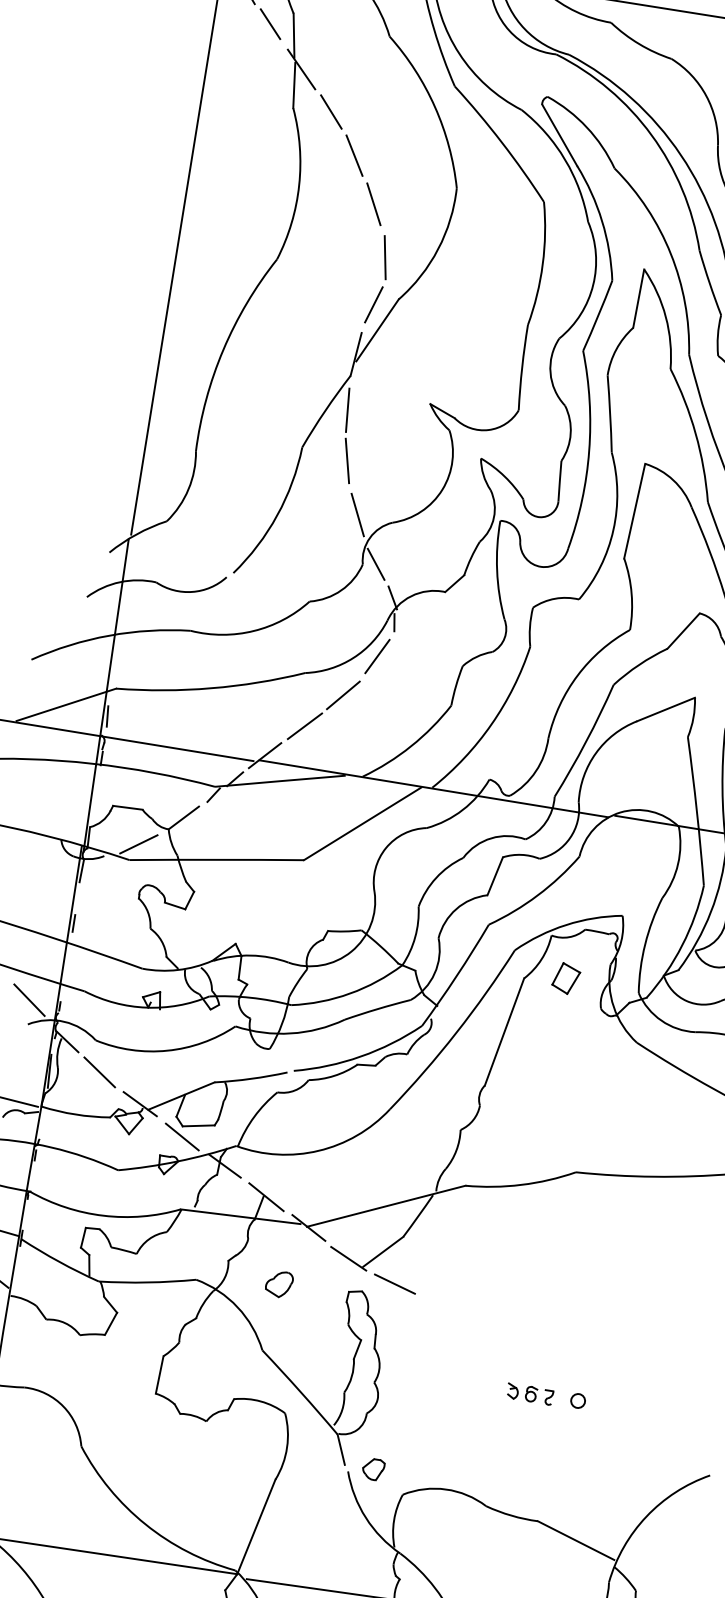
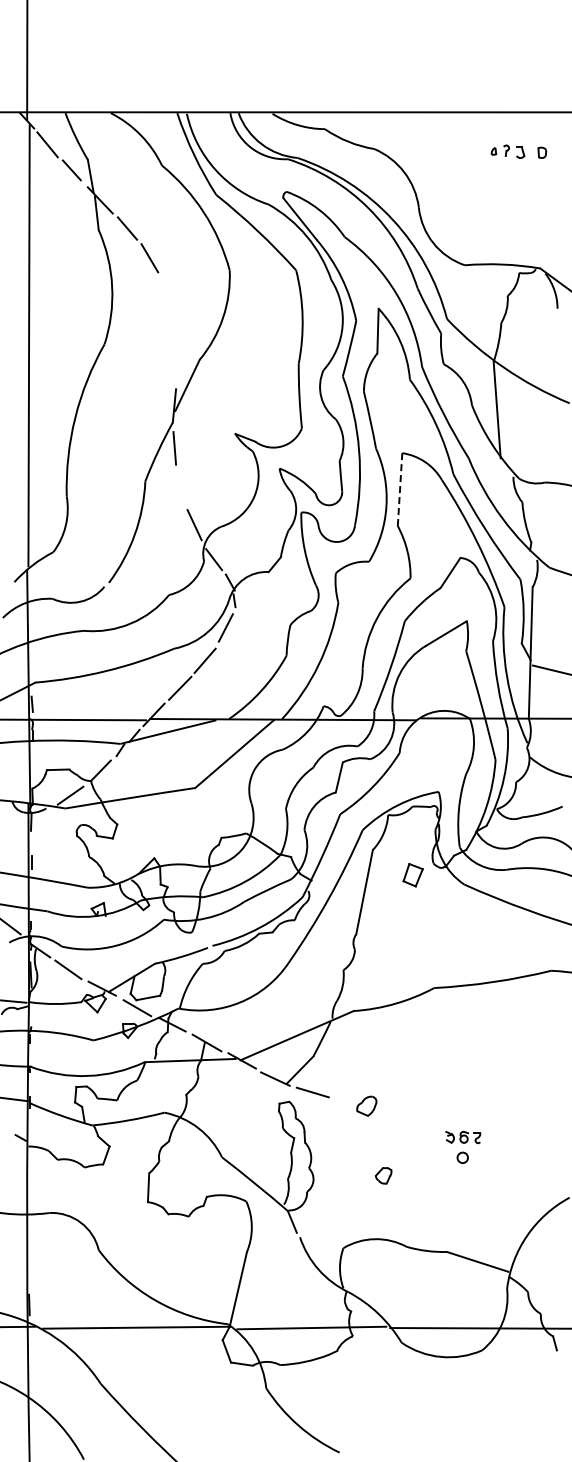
line: (373, 203) -> (169, 291), removed
line: (384, 257) -> (184, 330), removed
line: (373, 304) -> (181, 366), removed
line: (347, 460) -> (180, 485), removed
line: (635, 511) -> (400, 489), solid -> dashed
part: (565, 978) -> (412, 875), moved
part: (279, 1283) -> (366, 1105), moved
part: (530, 1394) -> (463, 1137), moved
part: (373, 1468) -> (383, 1175), moved

